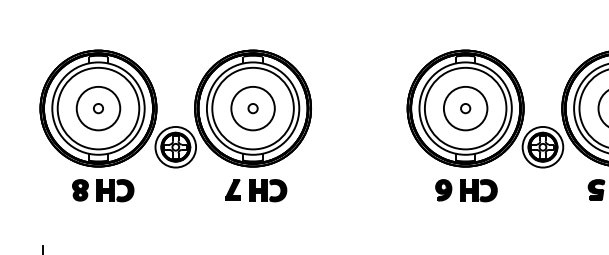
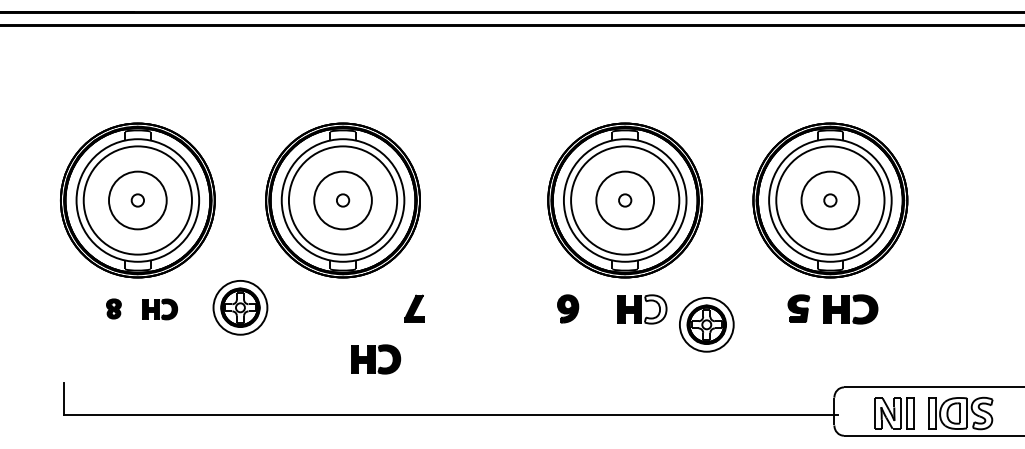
part: (175, 147) -> (240, 307), moved
part: (542, 147) -> (706, 324), moved
part: (80, 189) -> (113, 308), size x0.7
part: (233, 189) -> (414, 308), moved
part: (444, 189) -> (568, 308), moved
part: (115, 190) -> (160, 309), size x0.7
part: (268, 190) -> (376, 359), moved
fill: (488, 190) -> (655, 309), removed

